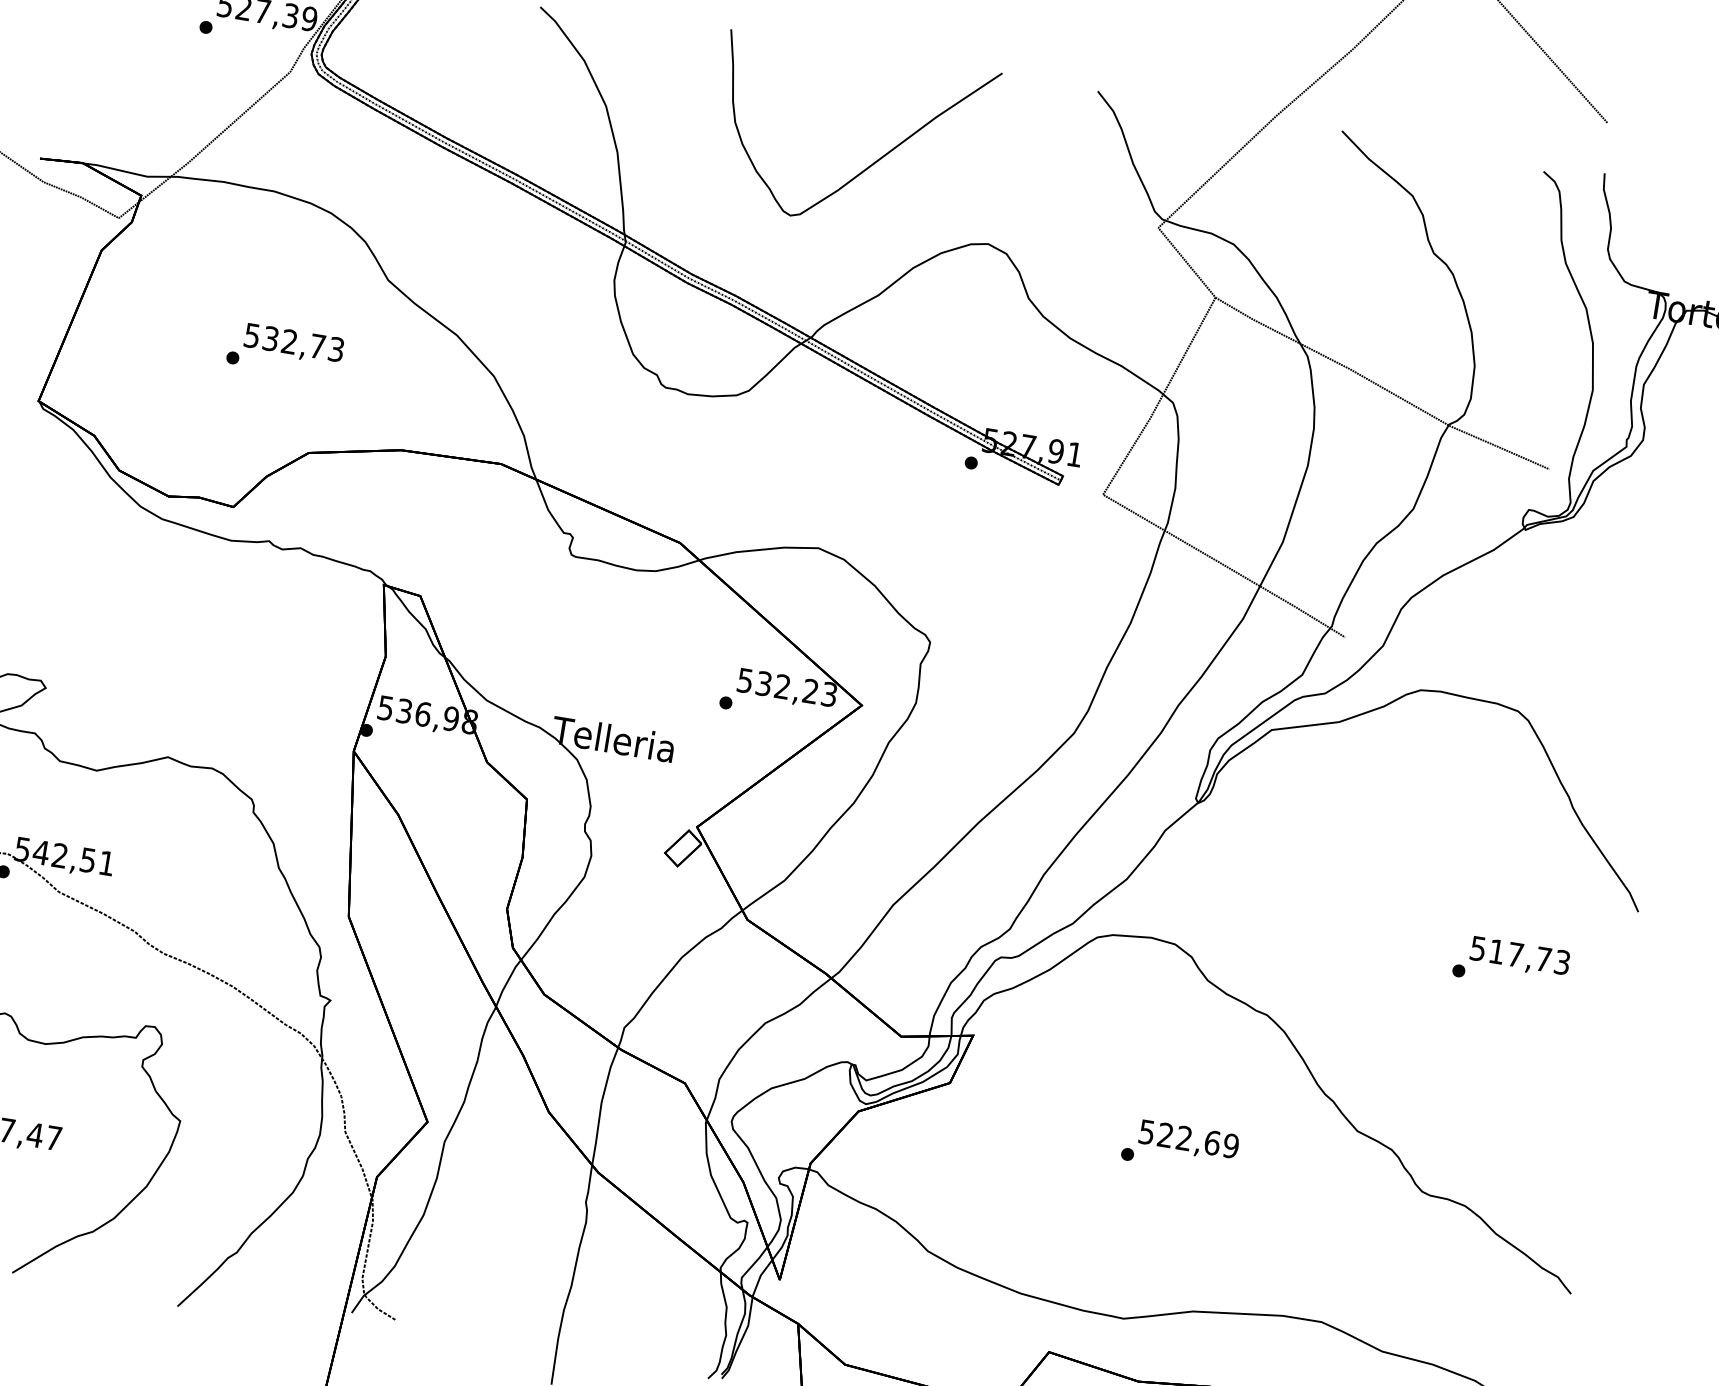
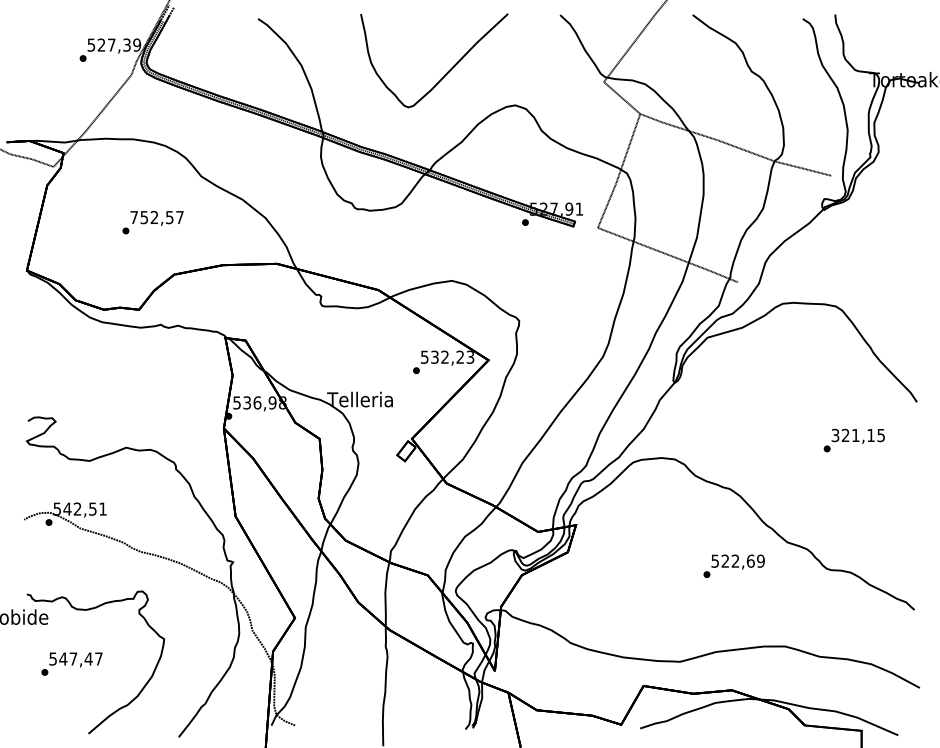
text: (293, 342) -> (156, 217), 532,73 -> 752,57
text: (1520, 953) -> (858, 434), 517,73 -> 321,15
text: (1179, 1145) -> (733, 565), moved

